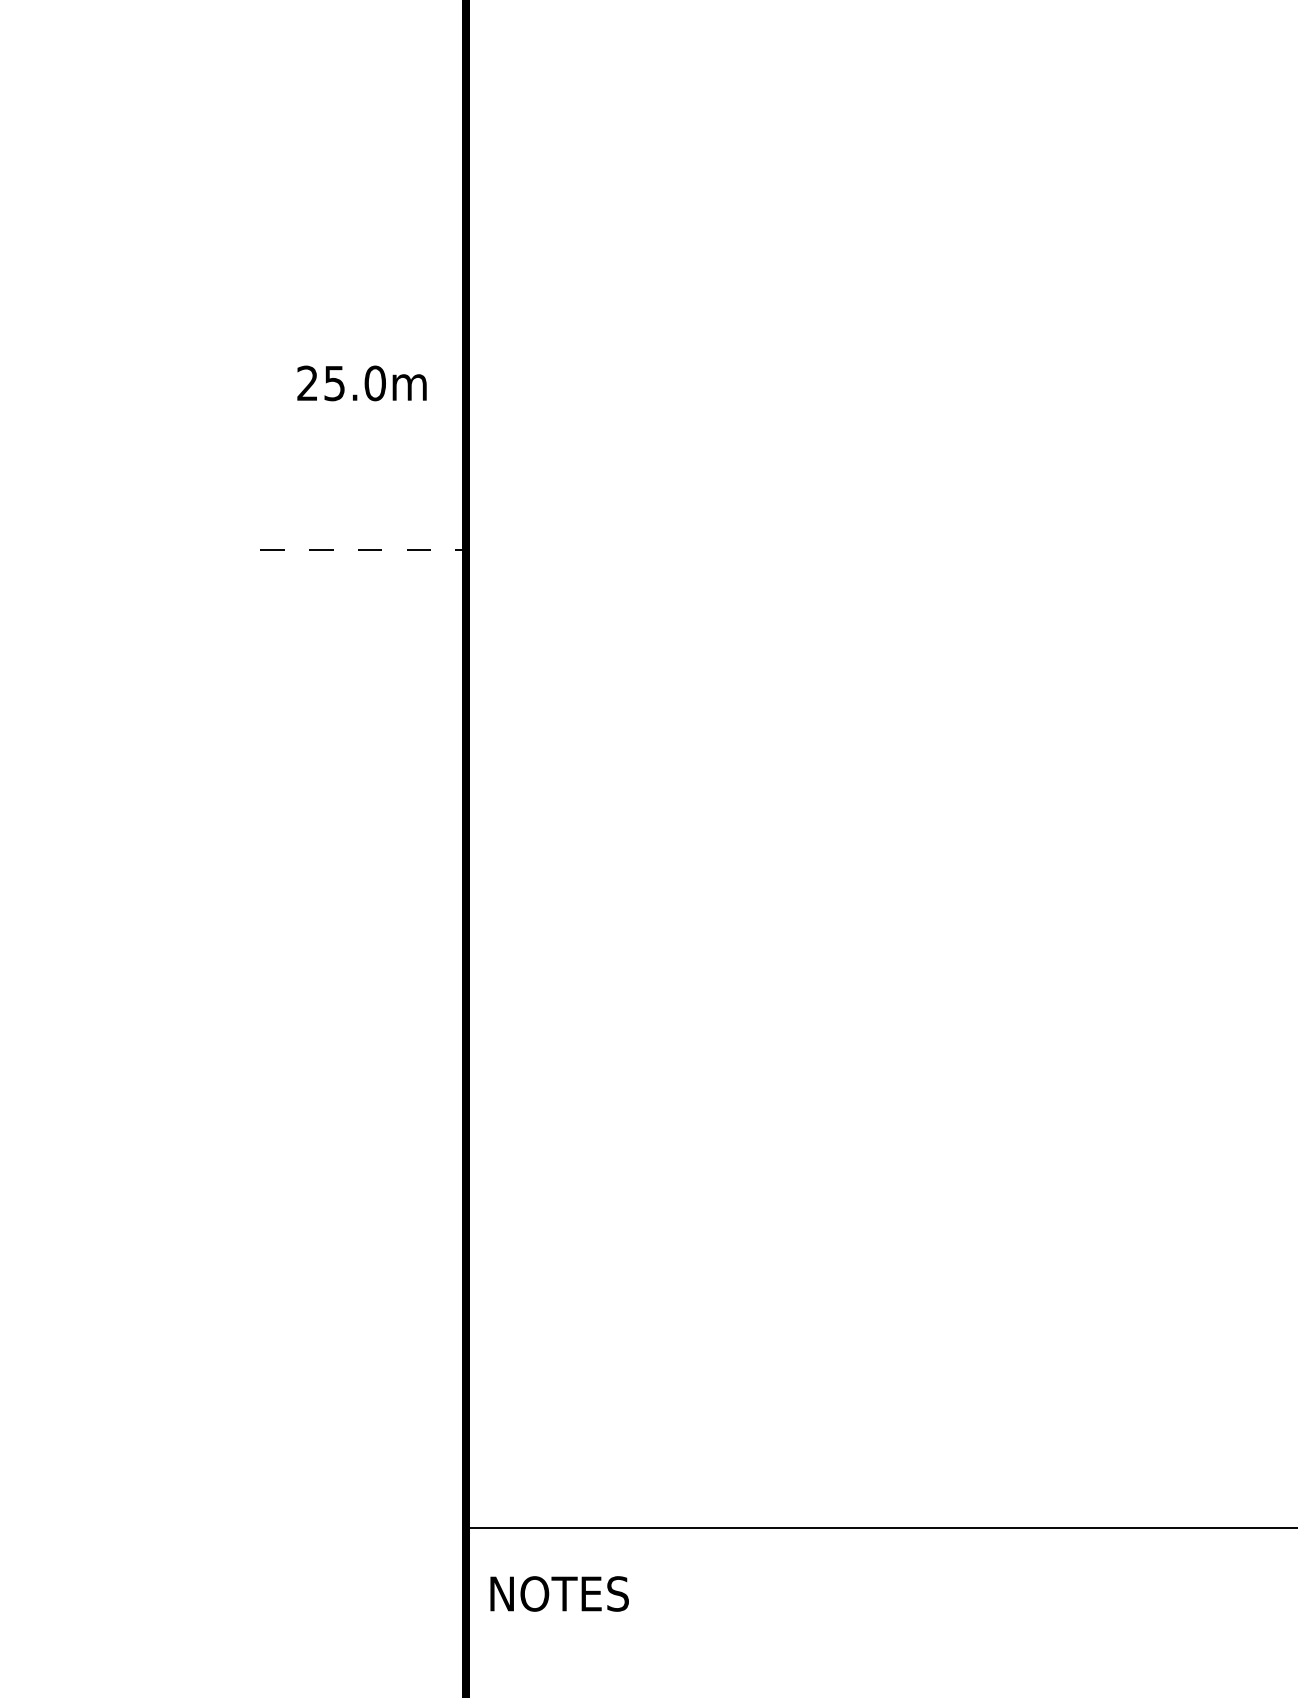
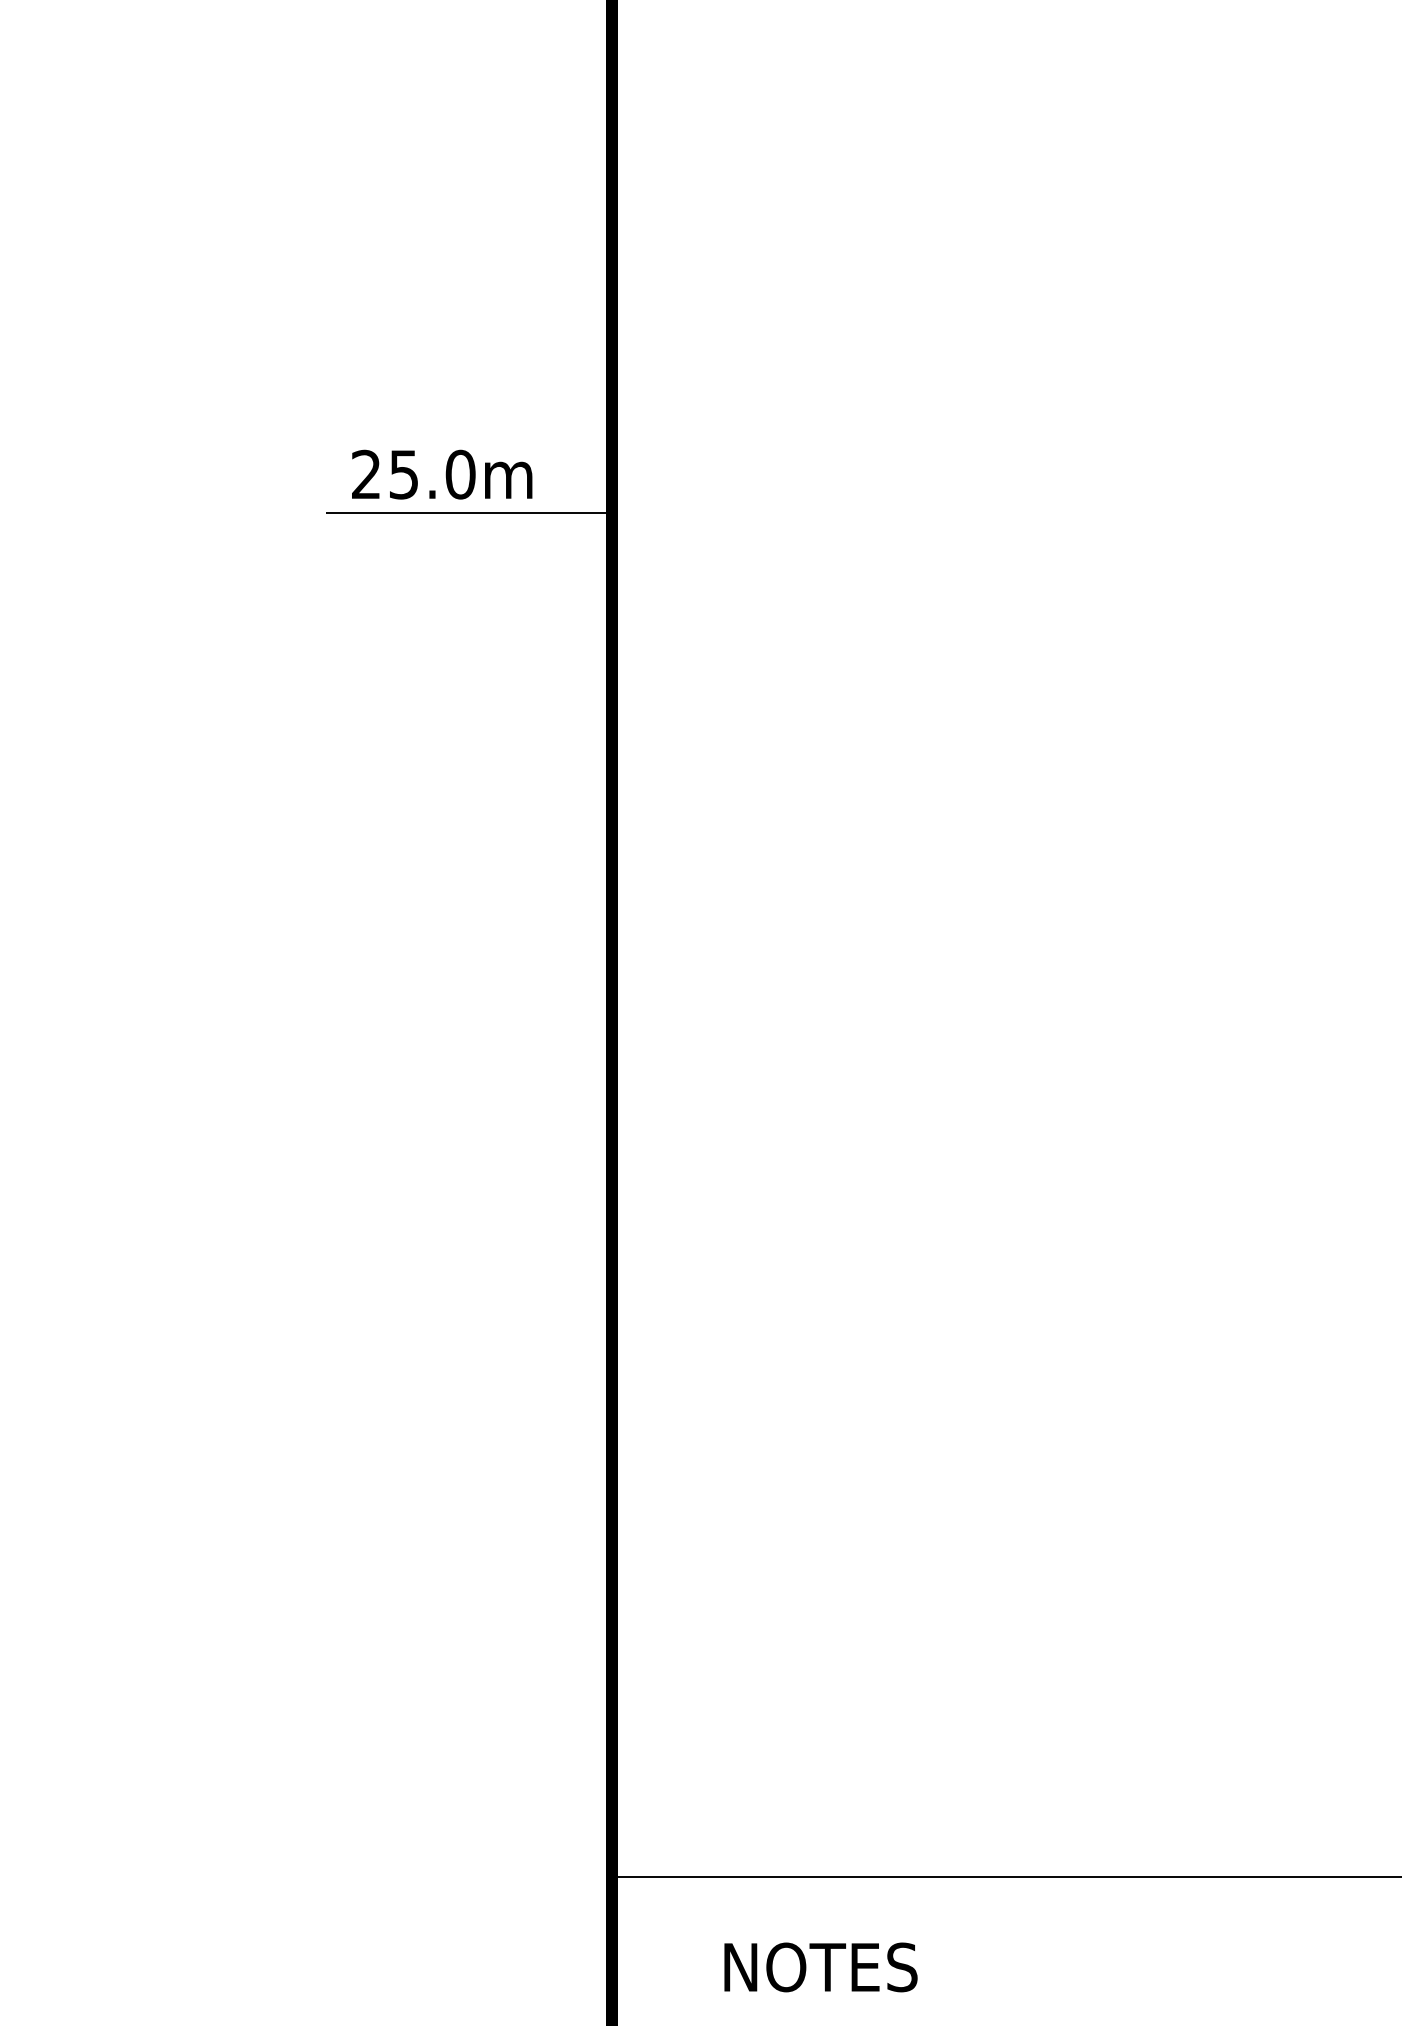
text: (361, 383) -> (441, 474), moved
line: (363, 549) -> (469, 512), dashed -> solid
text: (559, 1593) -> (820, 1966), moved

